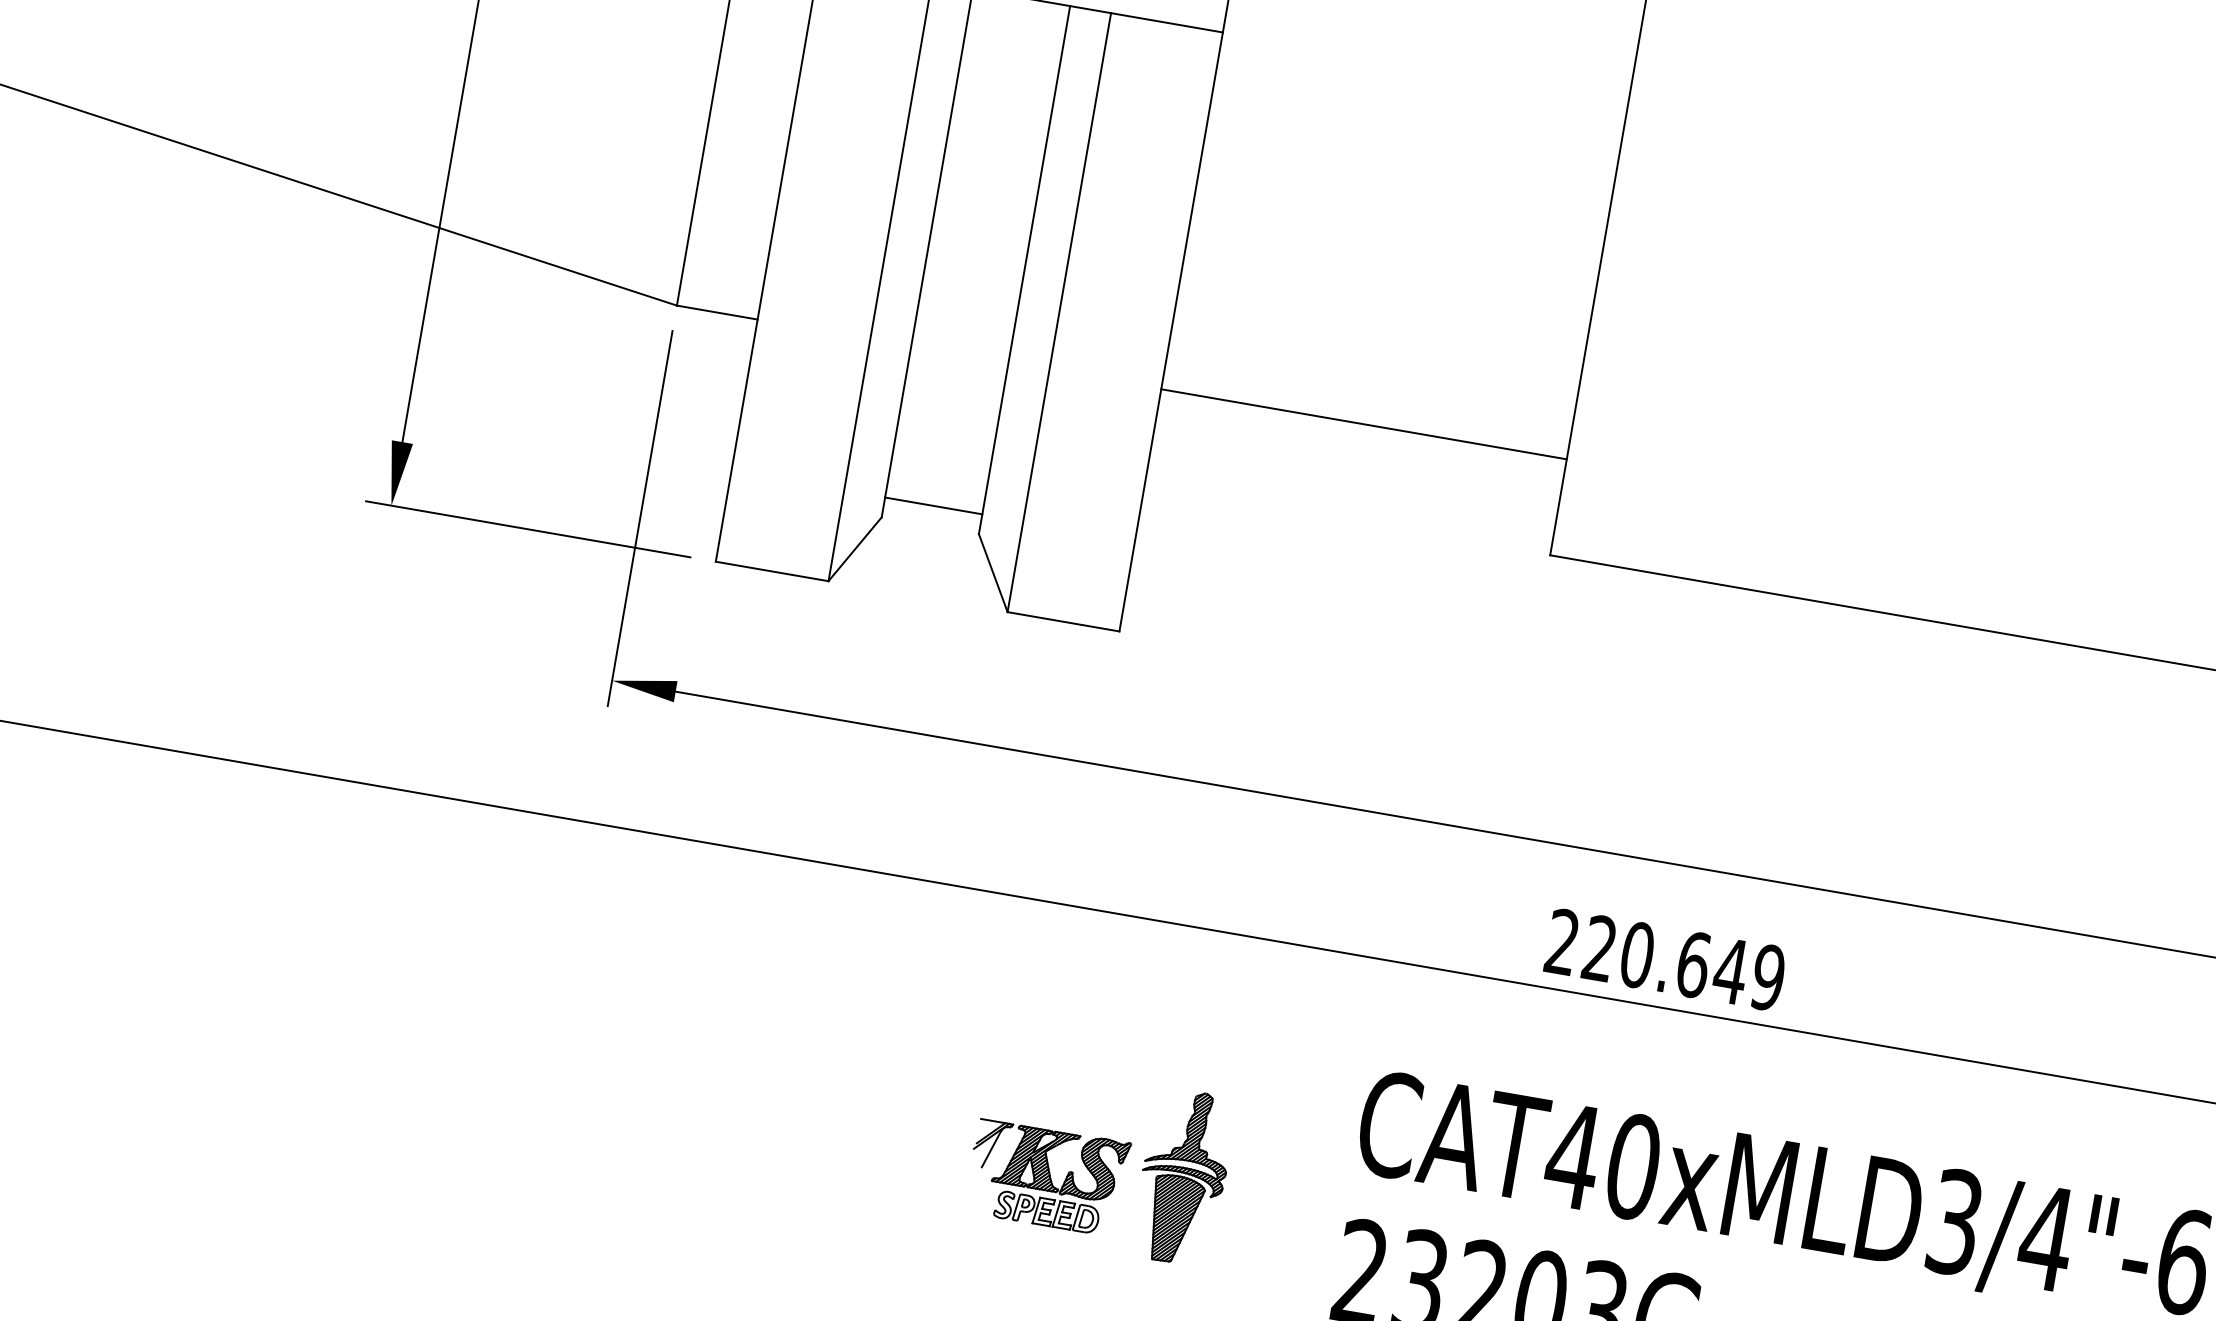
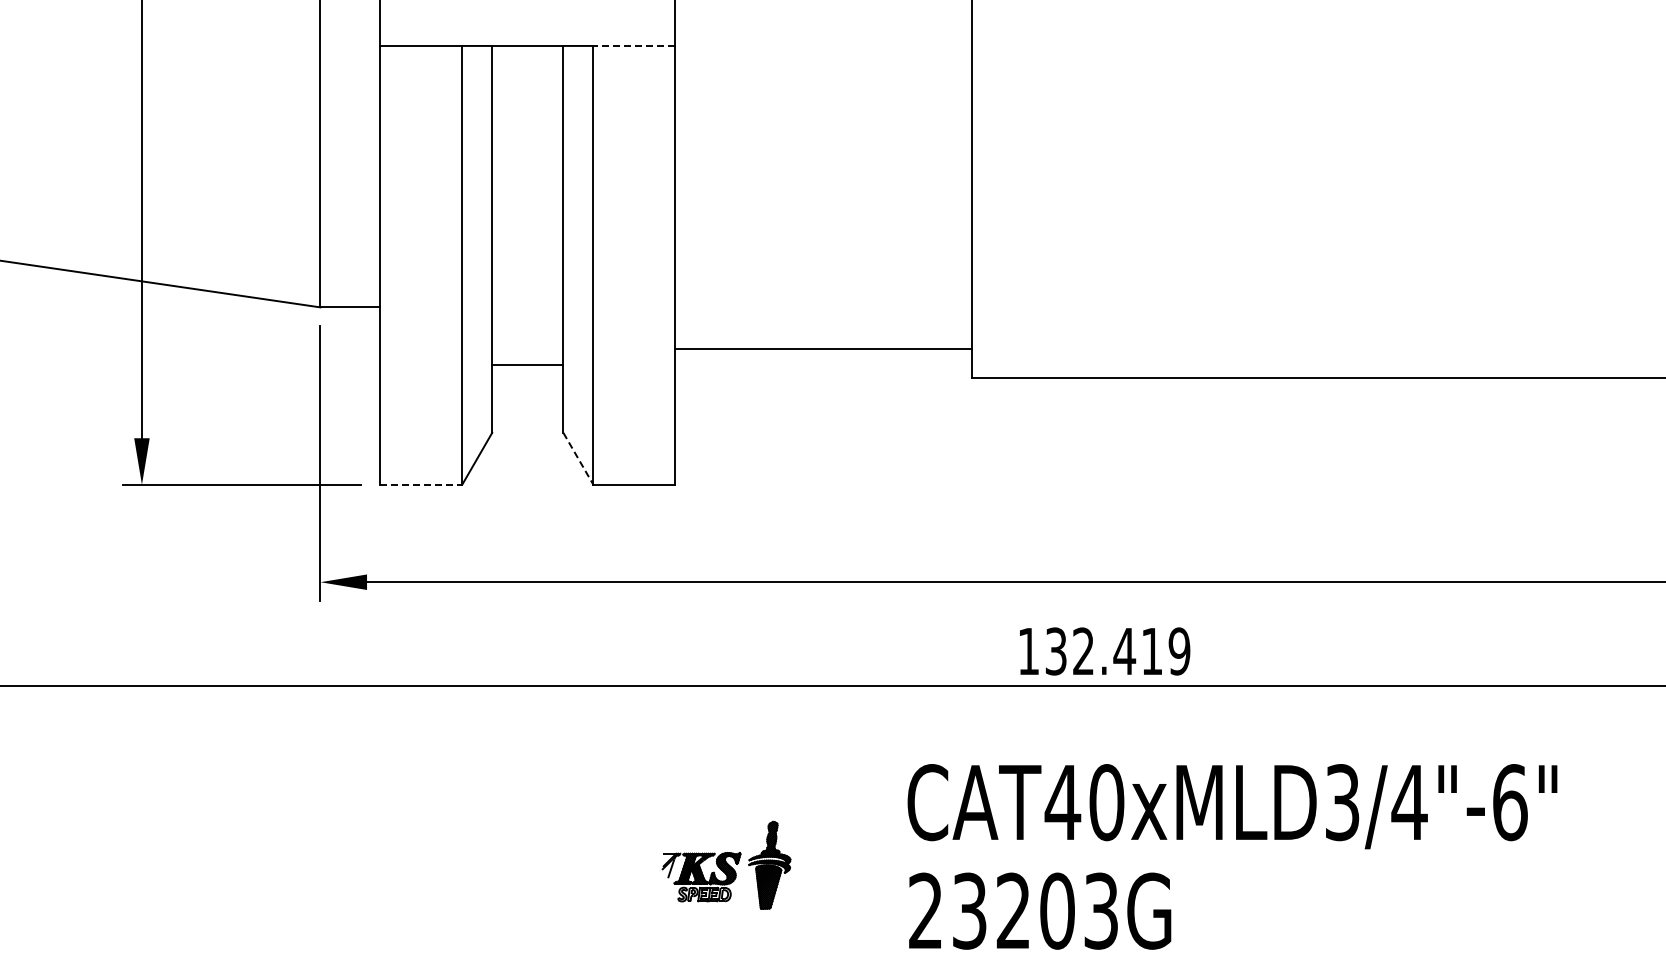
line: (1167, 22) -> (634, 45), solid -> dashed
line: (1363, 424) -> (823, 349), moved
line: (933, 506) -> (527, 365), moved
line: (773, 571) -> (421, 484), solid -> dashed
line: (993, 572) -> (578, 458), solid -> dashed
text: (1646, 956) -> (1090, 651), 220.649 -> 132.419
part: (1099, 1163) -> (726, 865), size x0.7

